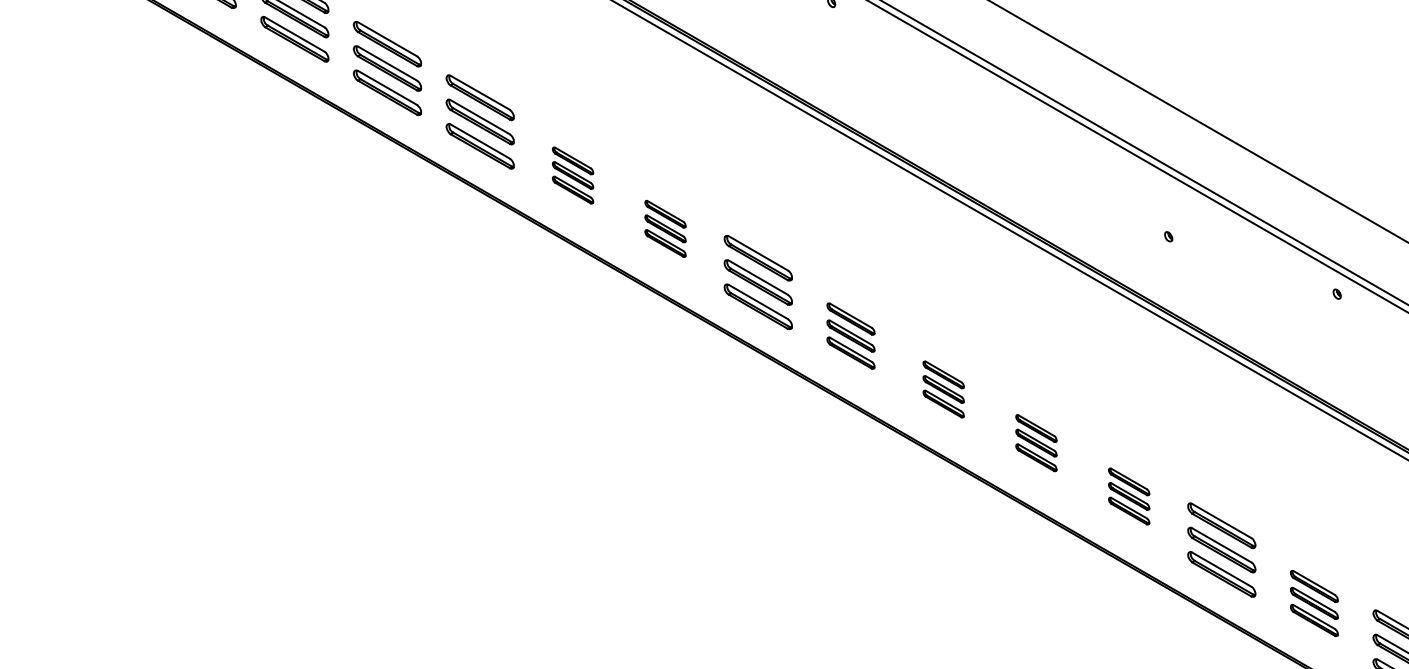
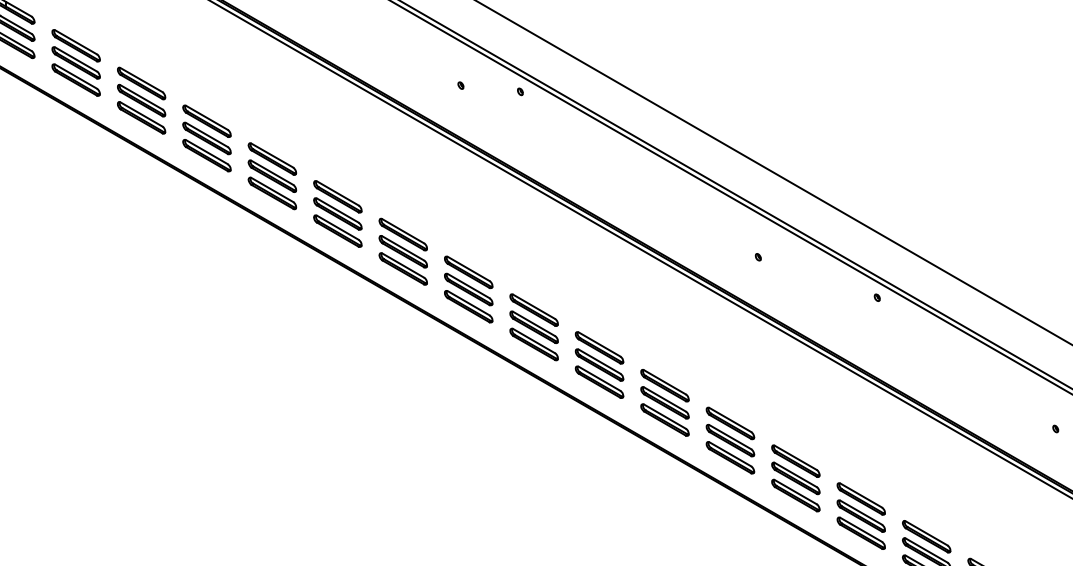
part: (572, 174) -> (337, 213), size x1.67
part: (664, 228) -> (402, 251), size x1.67
part: (850, 336) -> (533, 327), size x1.43
part: (943, 388) -> (599, 364), size x1.67
part: (1035, 442) -> (664, 402), size x1.67
part: (1129, 496) -> (730, 440), size x1.67
part: (1313, 602) -> (860, 515), size x1.43

